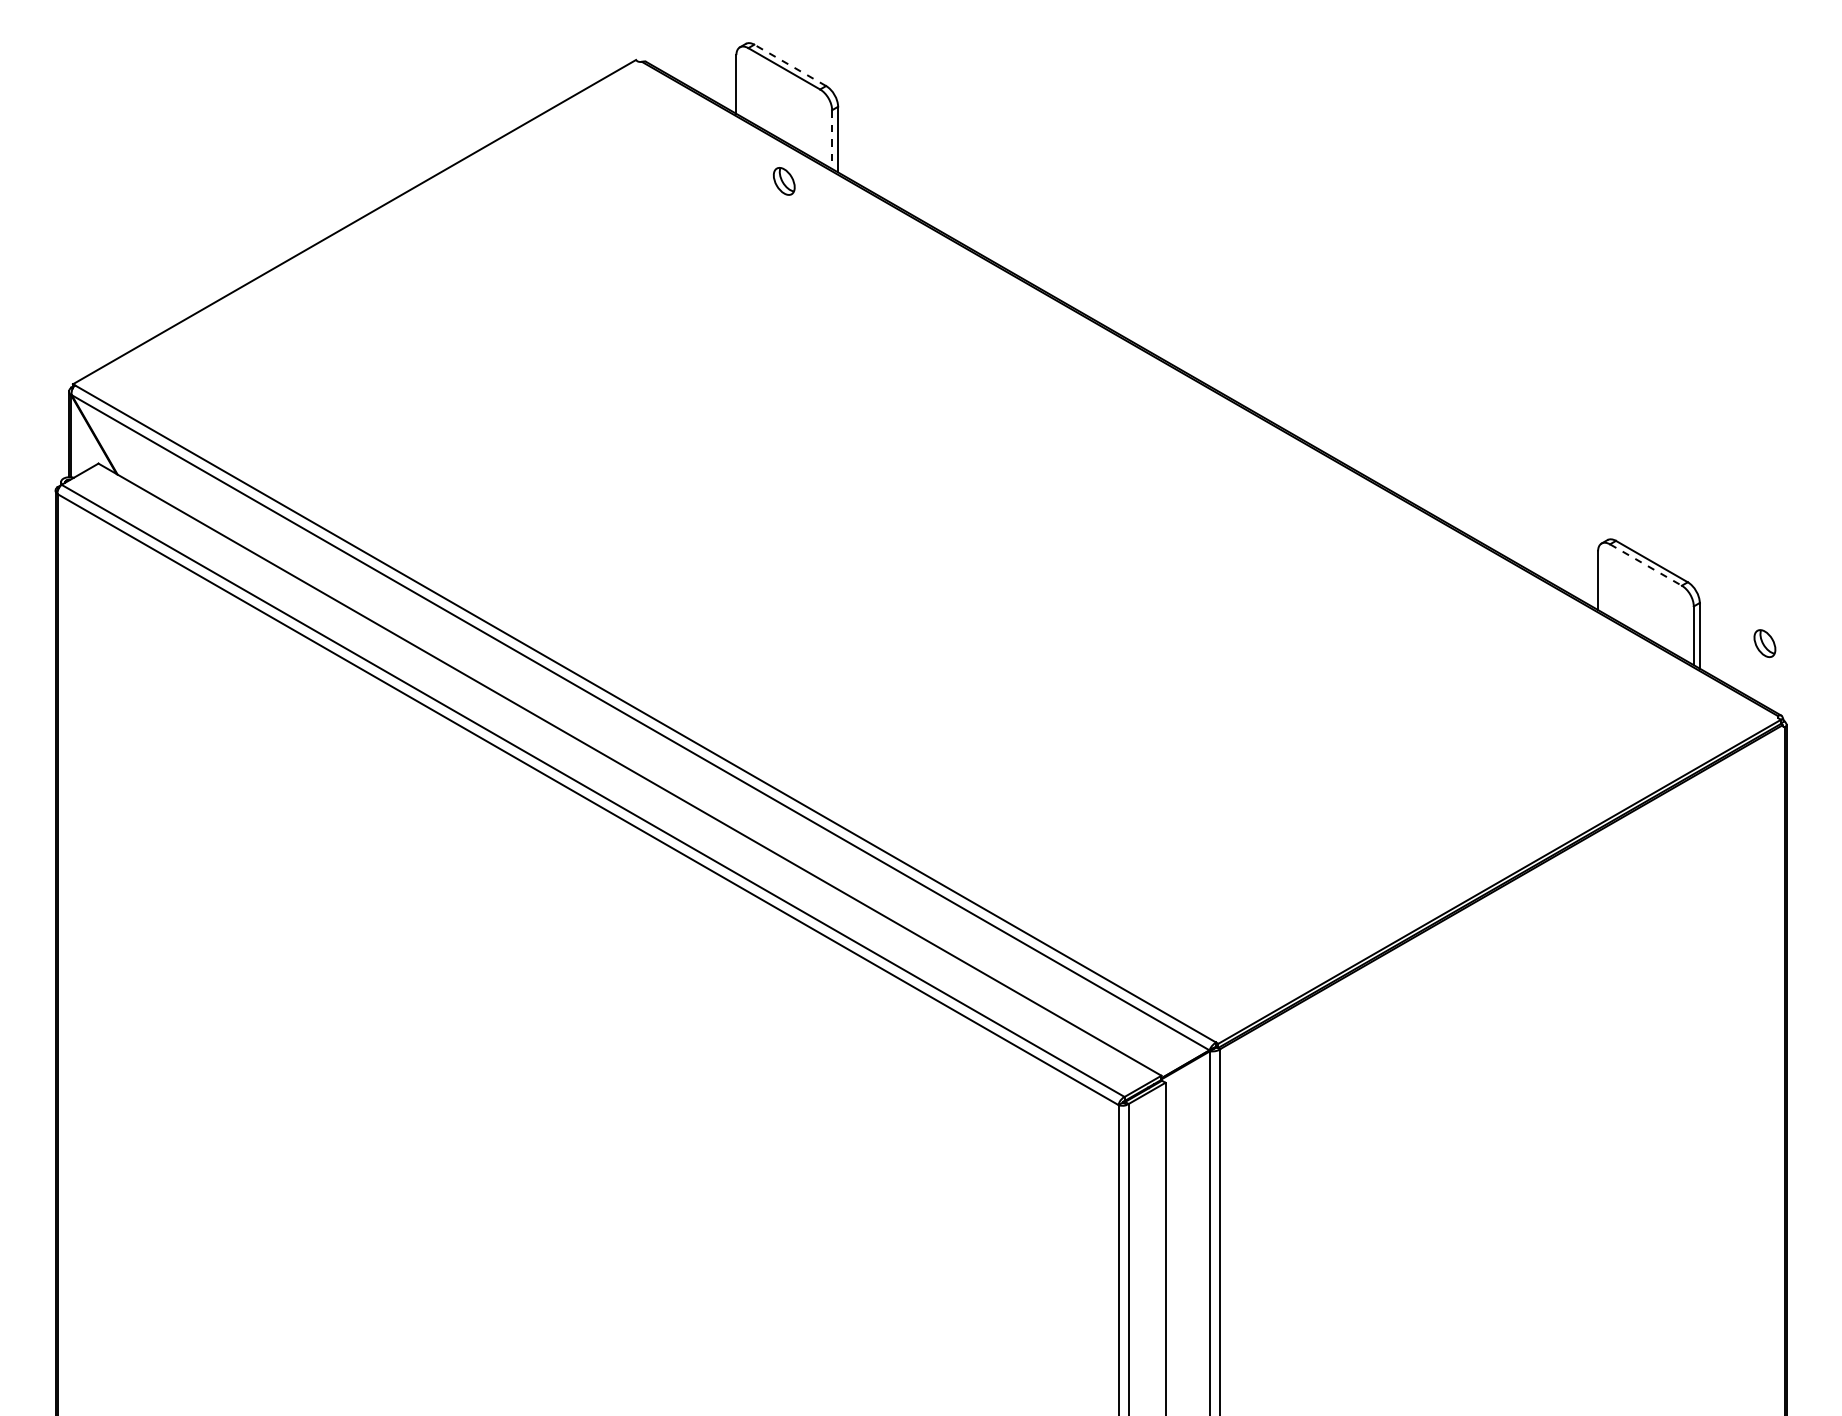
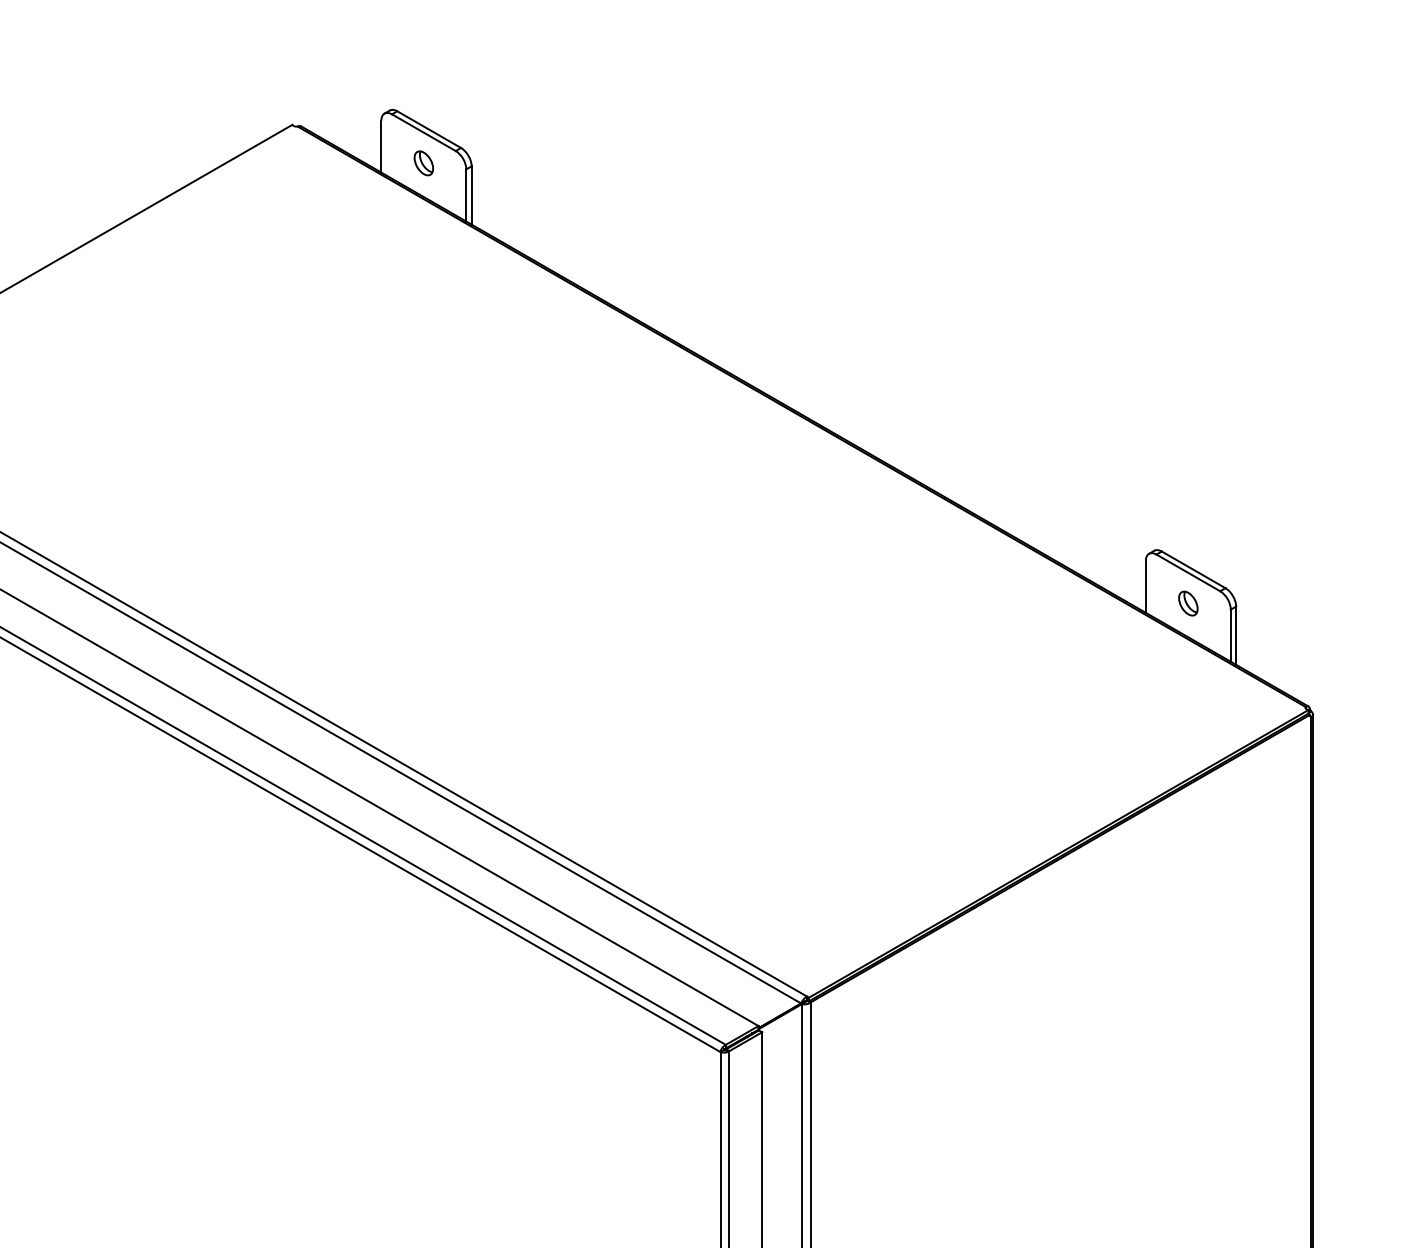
line: (789, 65) -> (428, 129), dashed -> solid
line: (832, 140) -> (466, 196), dashed -> solid
part: (783, 181) -> (423, 163), moved
line: (1646, 565) -> (1188, 573), dashed -> solid
part: (1764, 643) -> (1187, 603), moved

